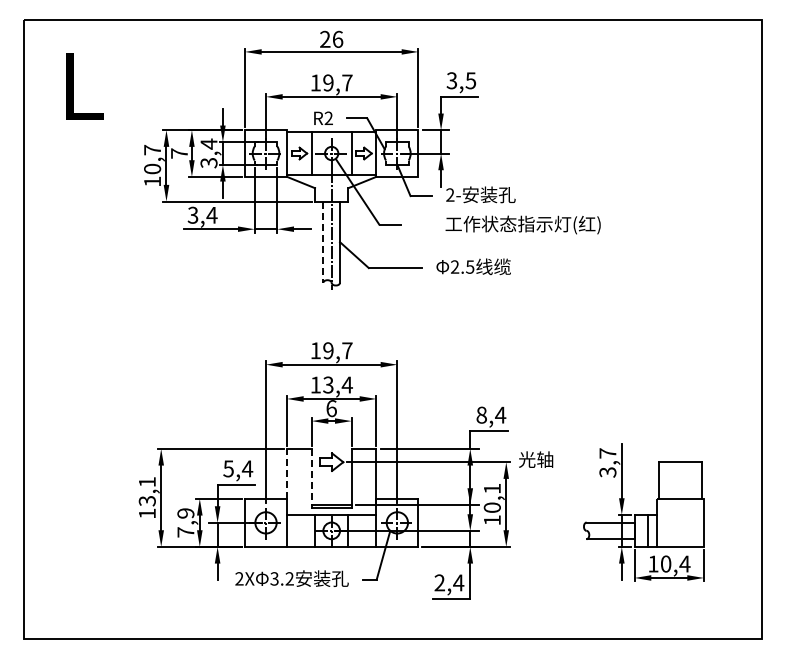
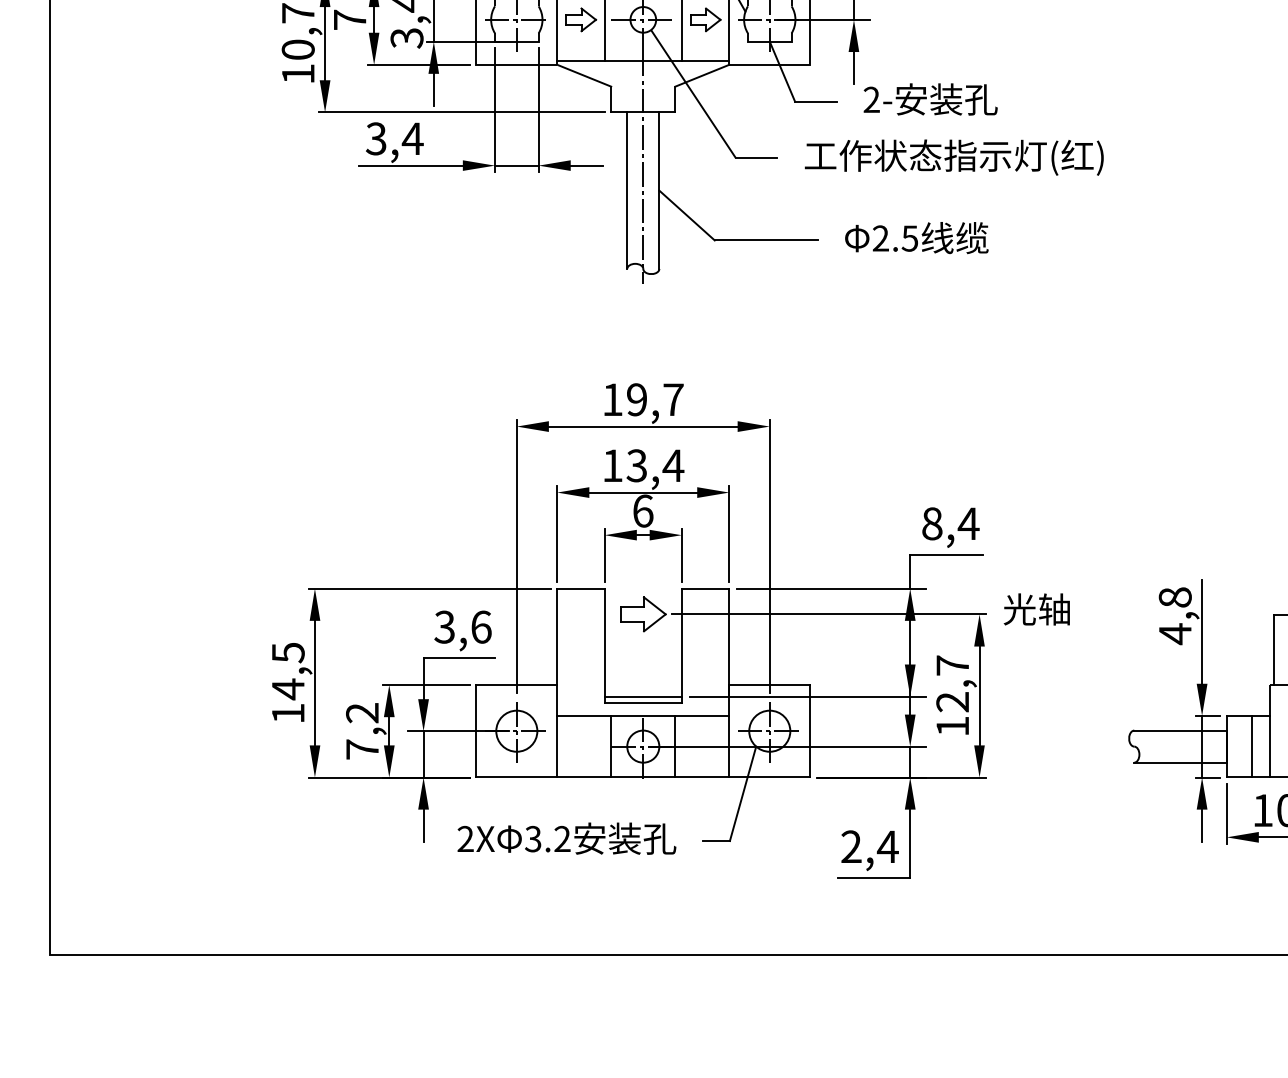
text: (522, 224) -> (953, 156), moved
line: (323, 242) -> (627, 191), dashed -> solid
text: (607, 463) -> (1174, 616), 3,7 -> 4,8
text: (238, 468) -> (463, 626), 5,4 -> 3,6
line: (287, 473) -> (558, 636), dashed -> solid
line: (311, 477) -> (604, 643), dashed -> solid
text: (146, 491) -> (286, 670), 13,1 -> 14,5
text: (491, 497) -> (951, 682), 10,1 -> 12,7
text: (185, 513) -> (361, 713), 7,9 -> 7,2

